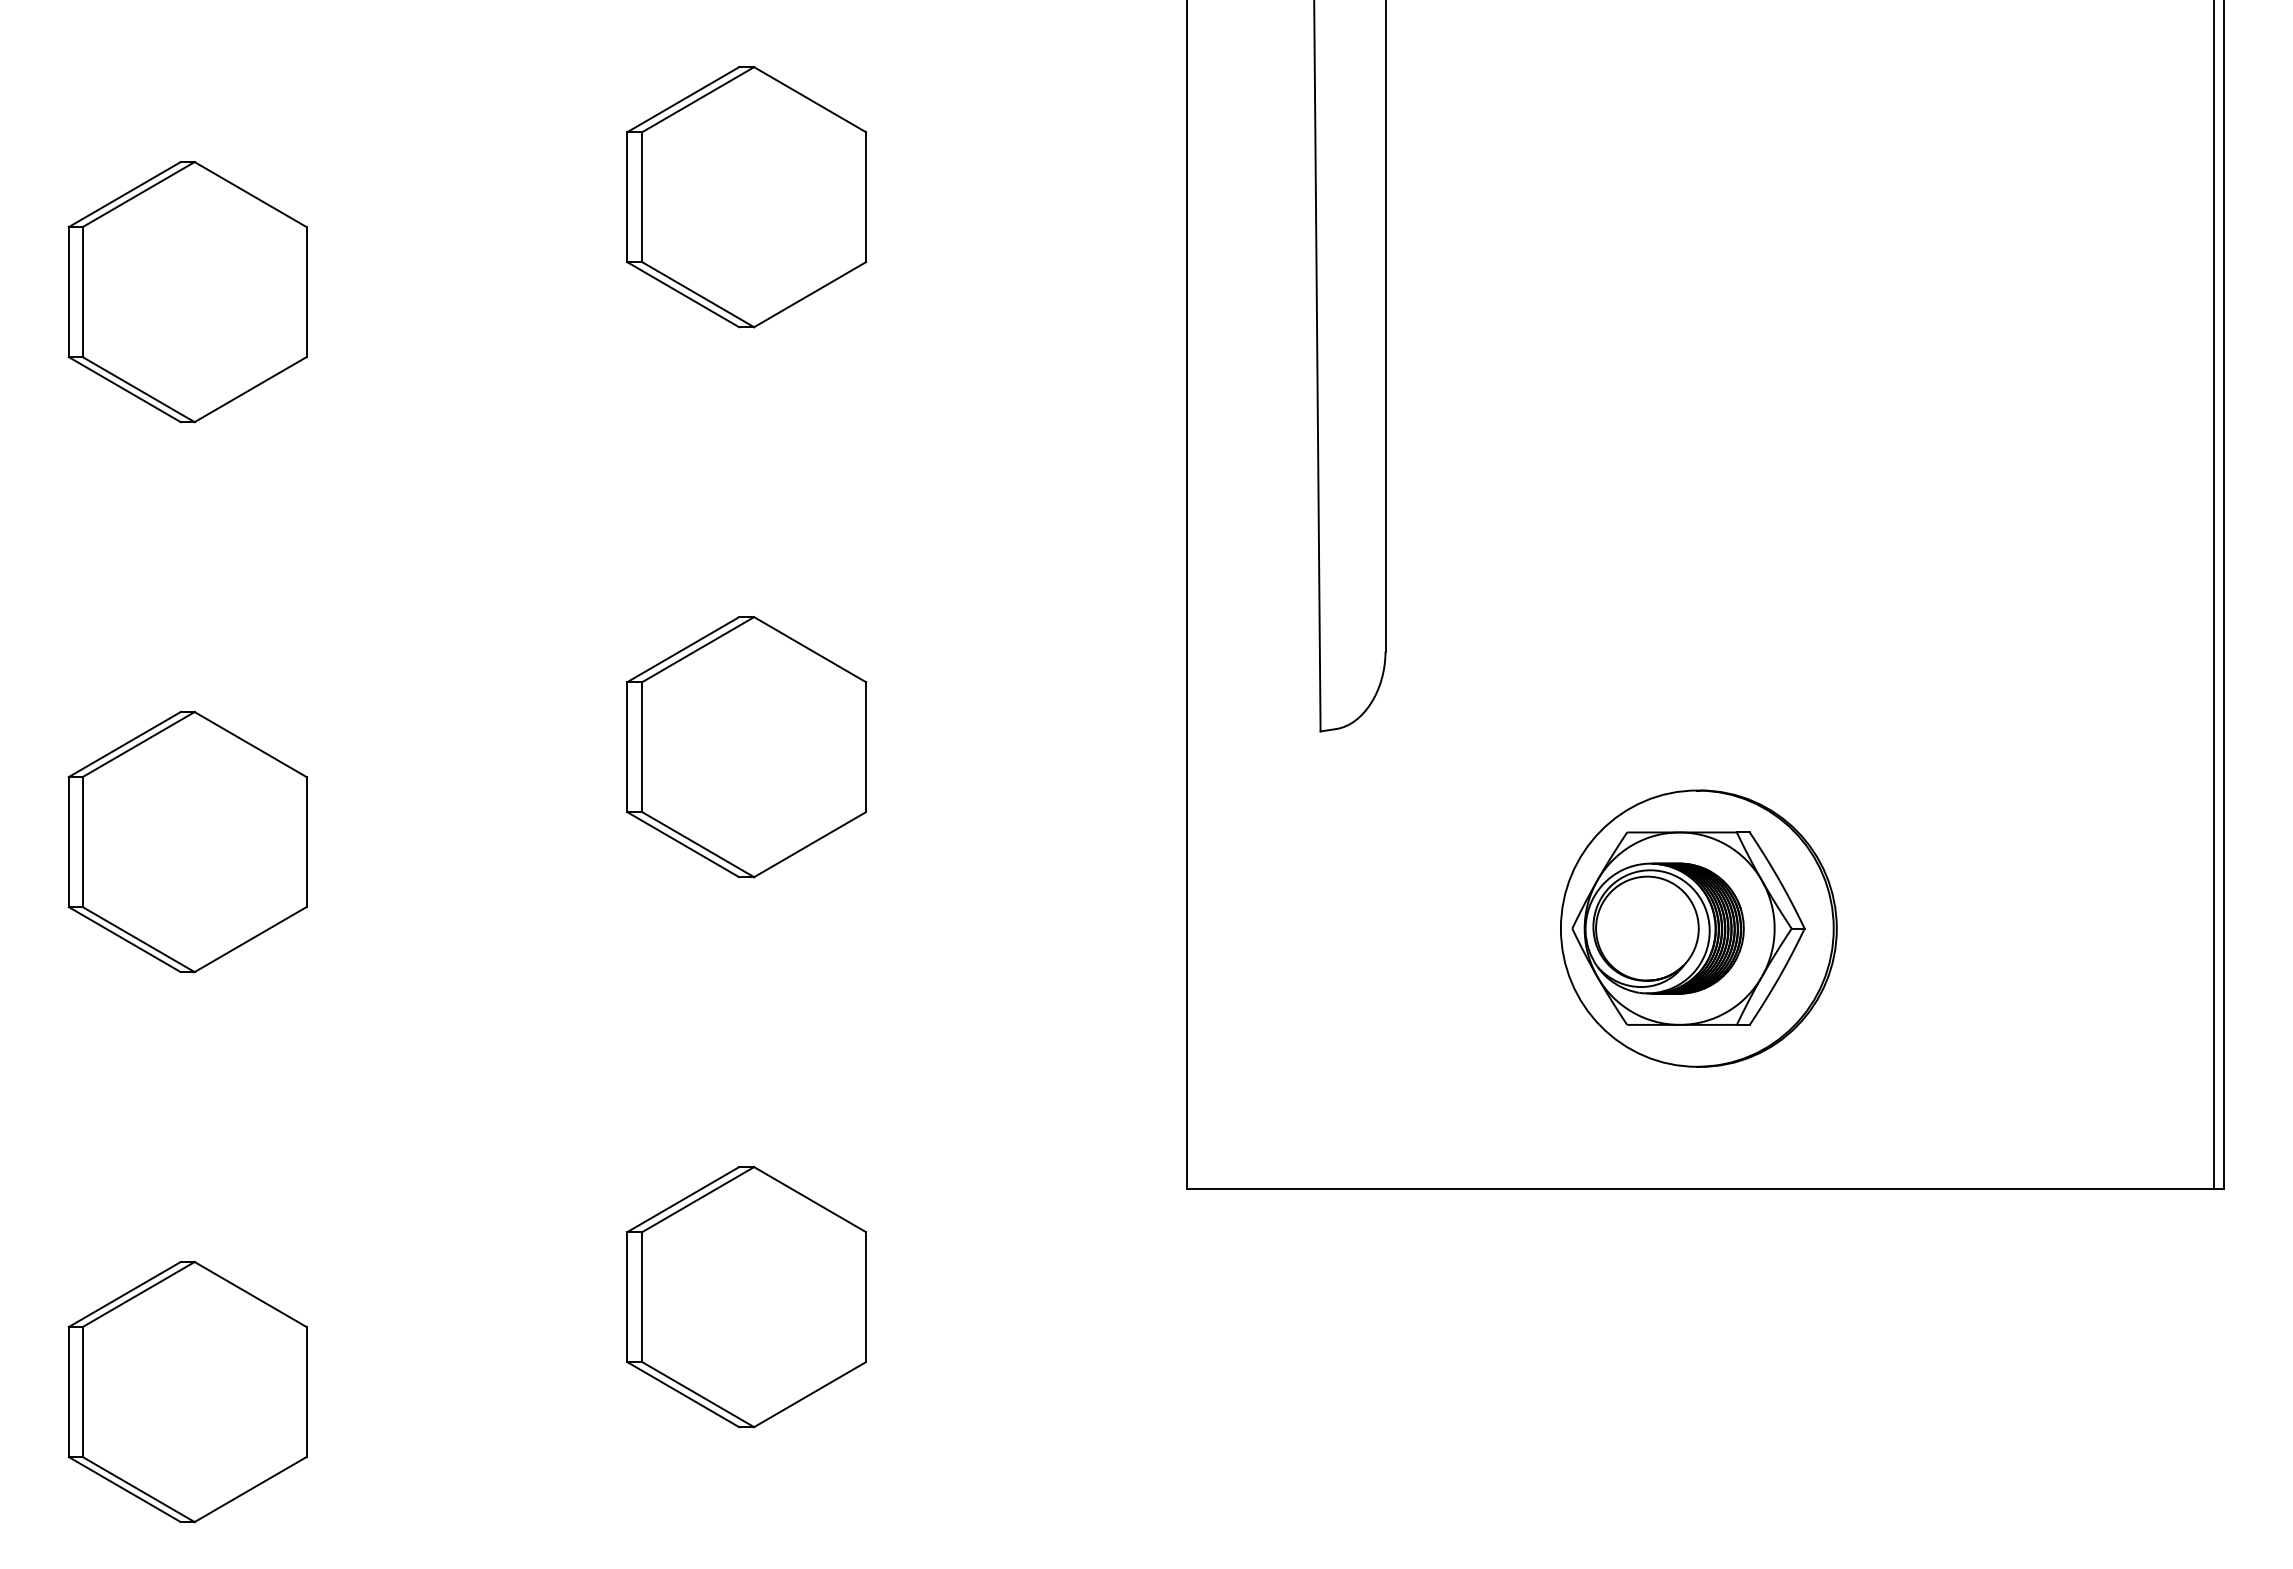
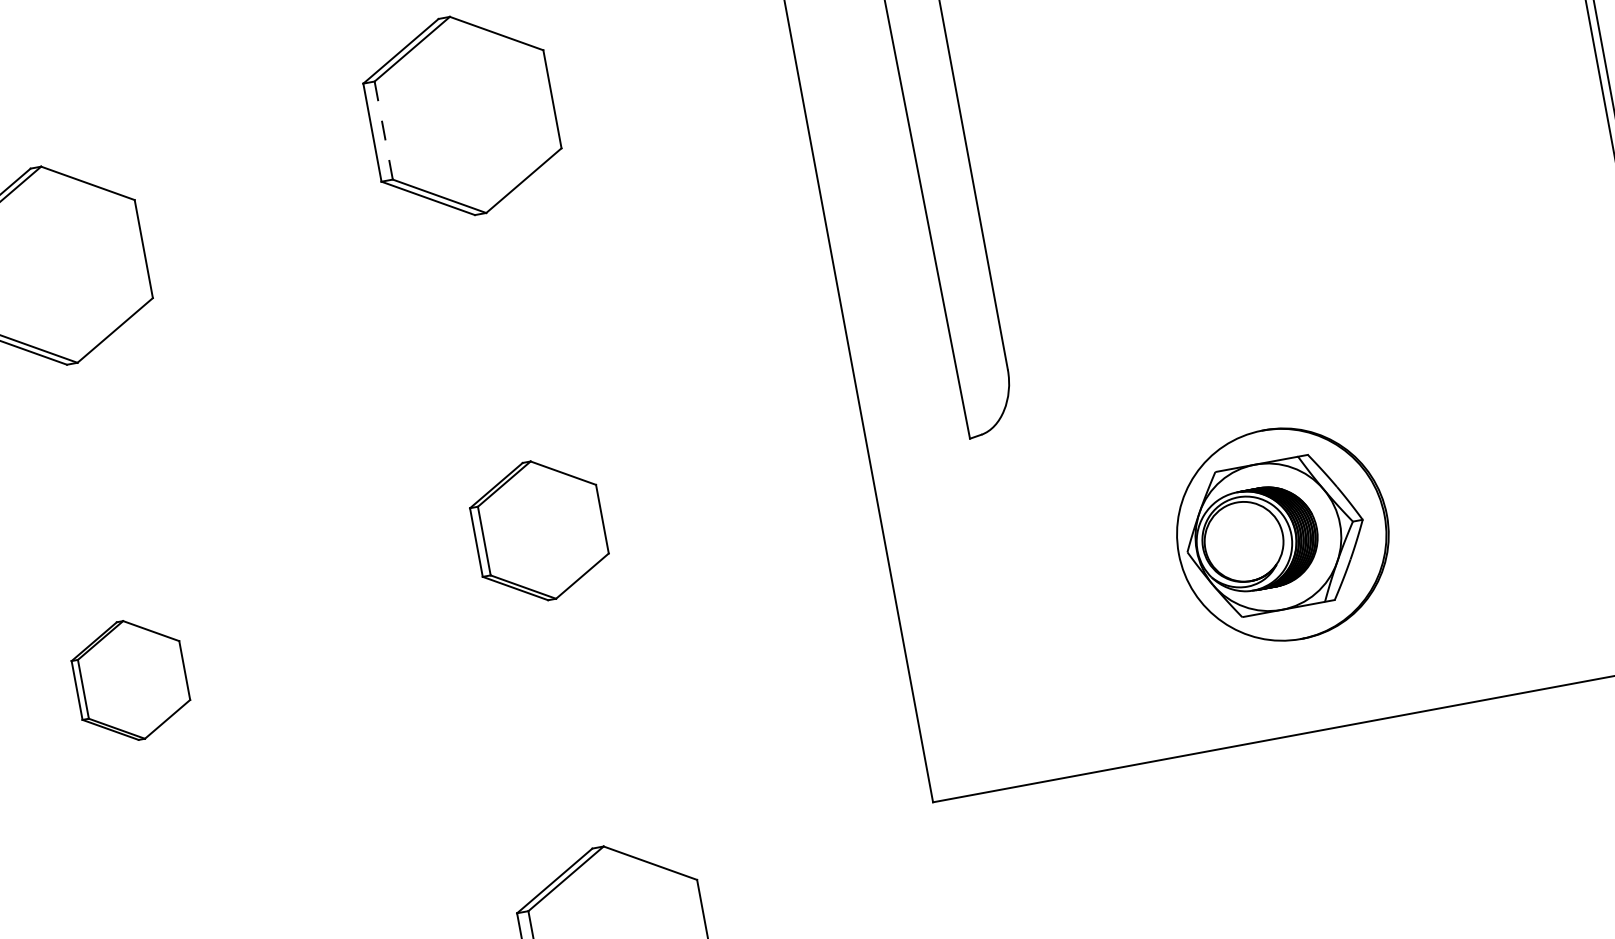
line: (642, 197) -> (383, 130), solid -> dashed
part: (746, 747) -> (539, 531), size x0.7
part: (187, 841) -> (130, 680), size x0.6

